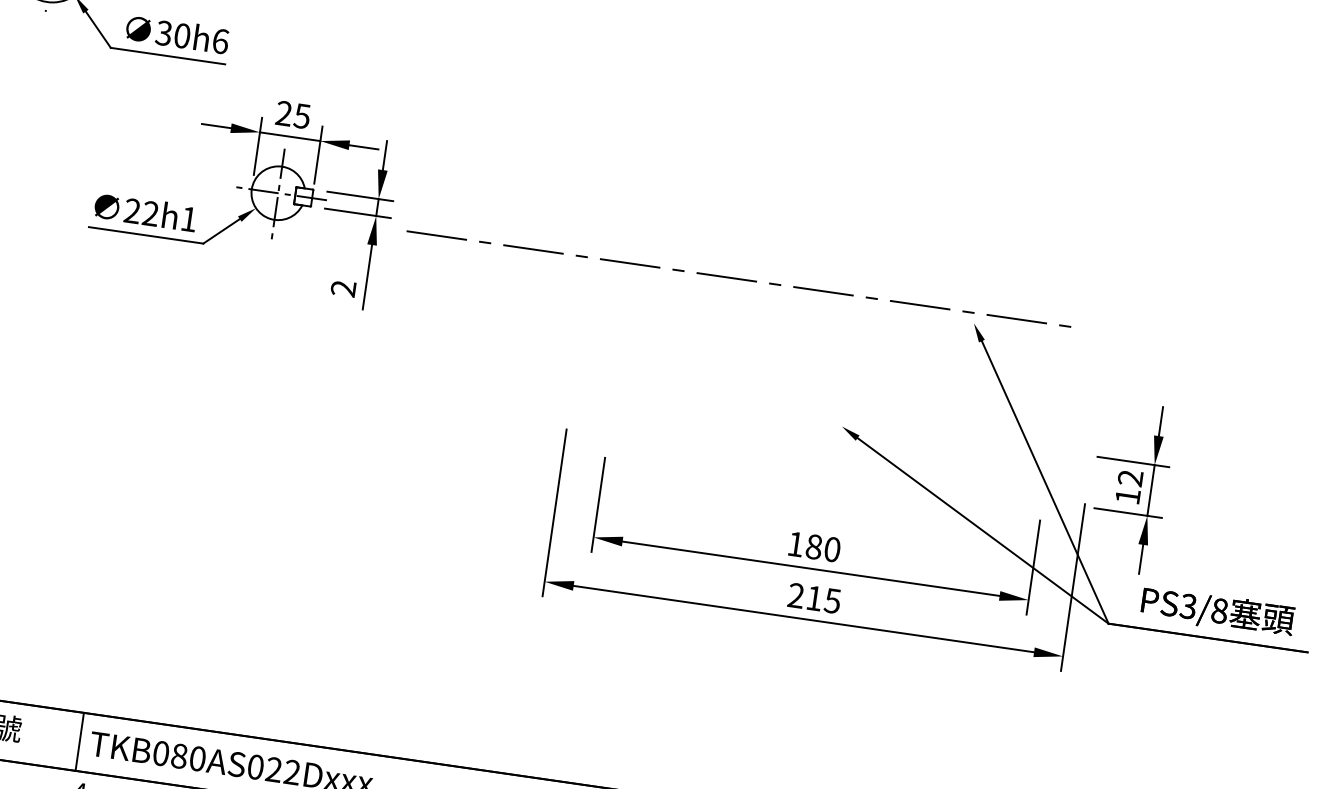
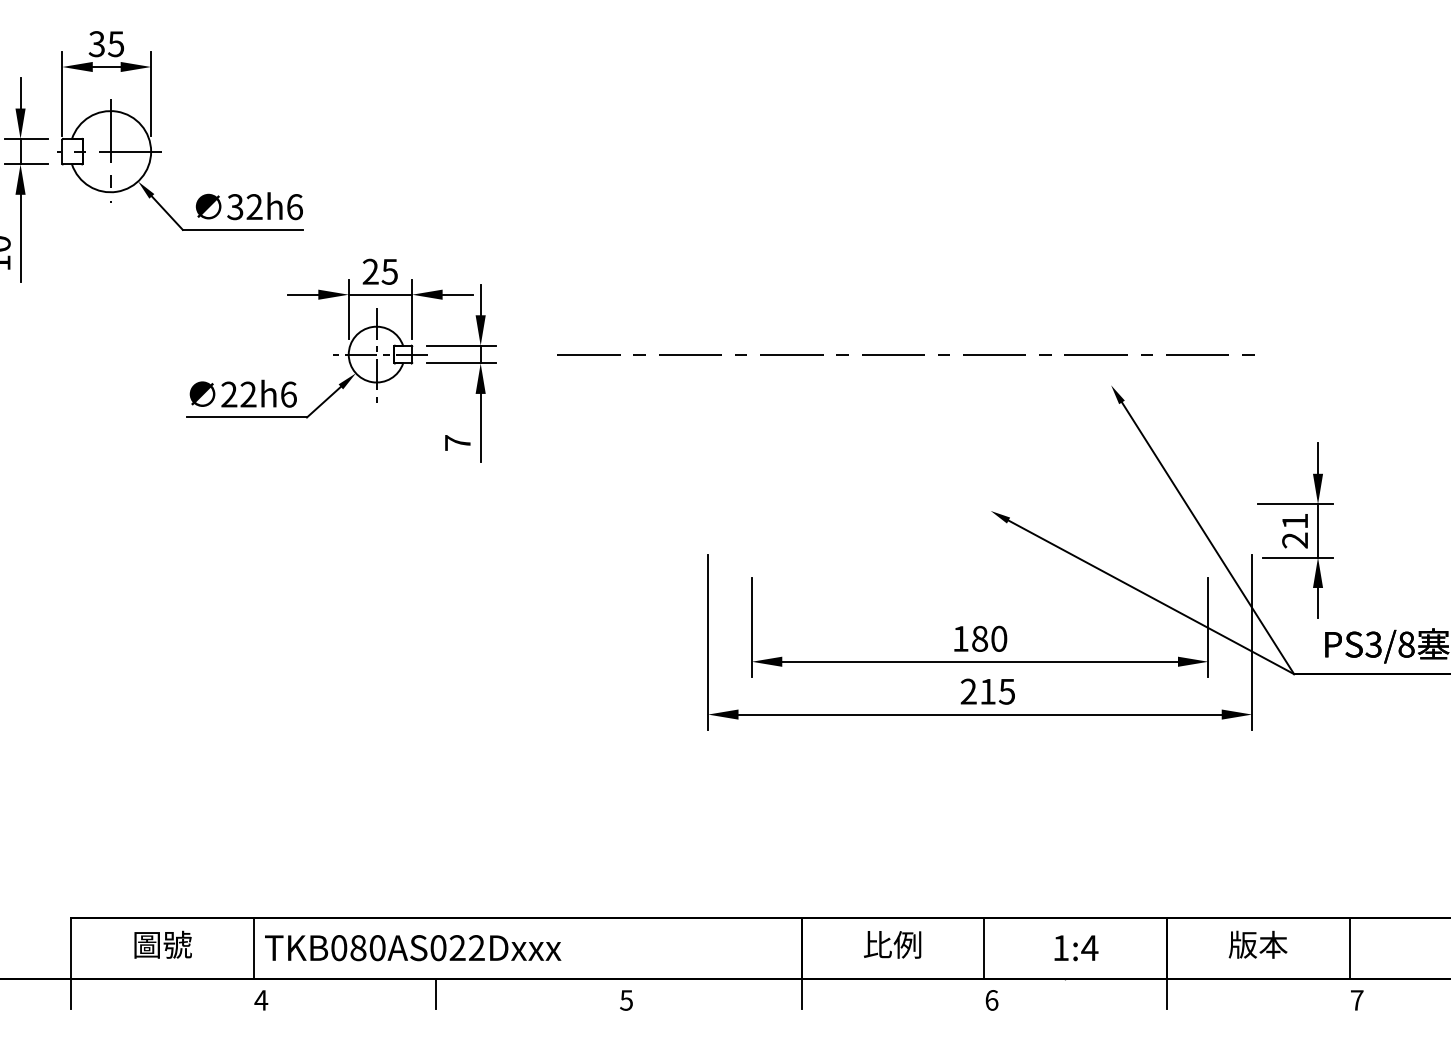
text: (182, 36) -> (254, 207), 30h6 -> 32h6
text: (188, 219) -> (288, 394), 22h1 -> 22h6
line: (738, 278) -> (905, 354), moved
text: (343, 288) -> (457, 442), 2 -> 7
text: (1128, 486) -> (1294, 530), 12 -> 21

